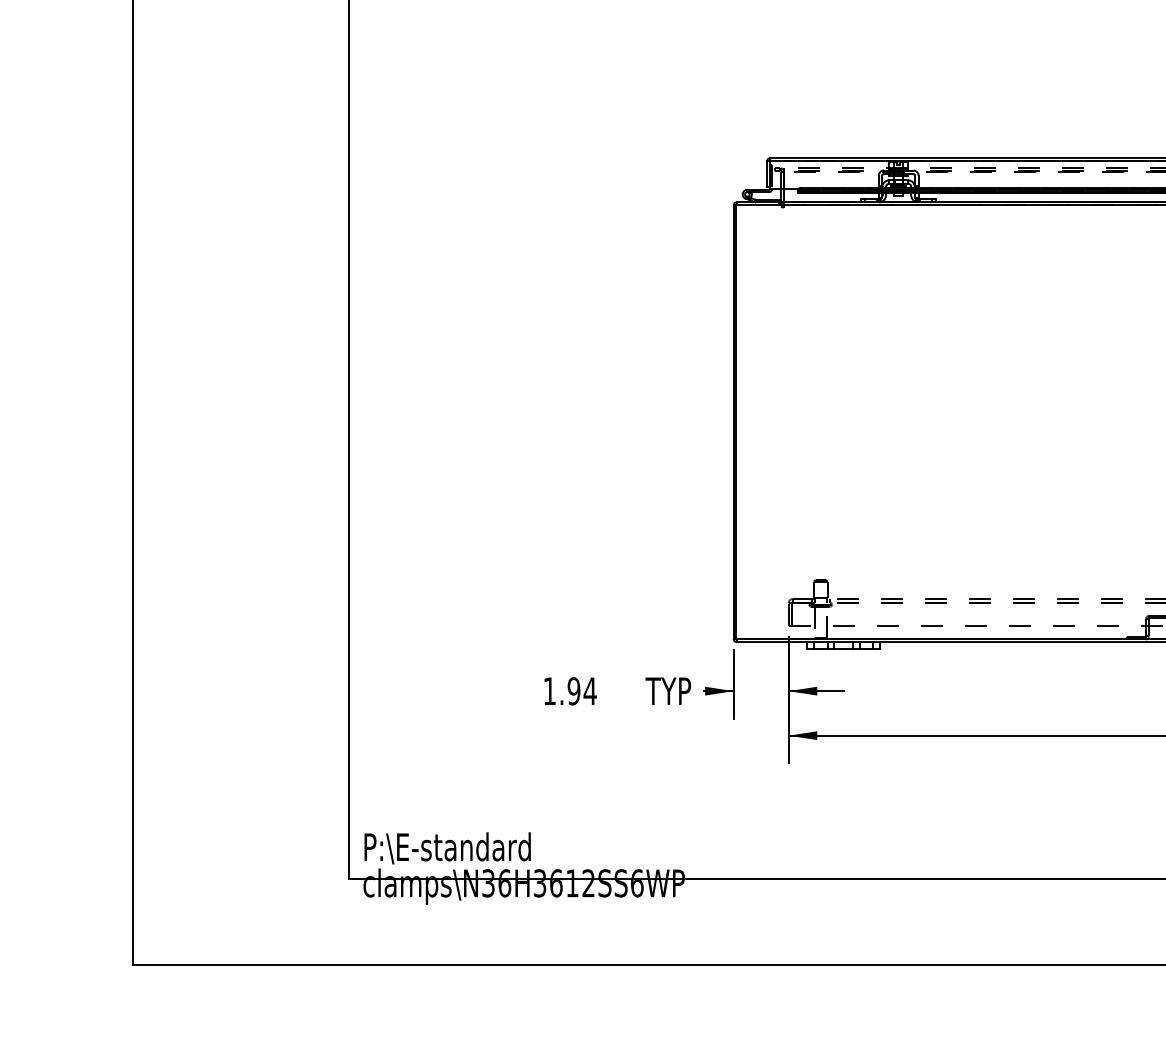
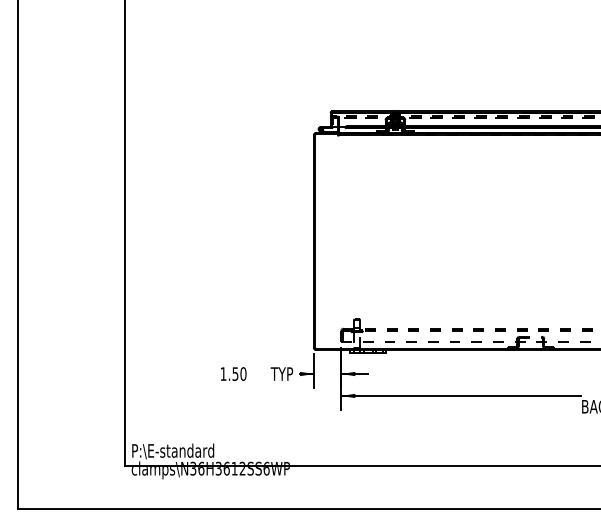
text: (582, 690) -> (239, 373), 1.94 -> 1.50

